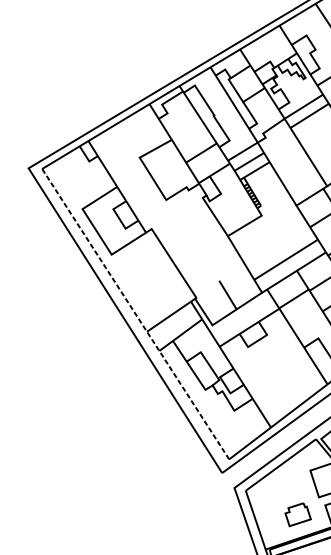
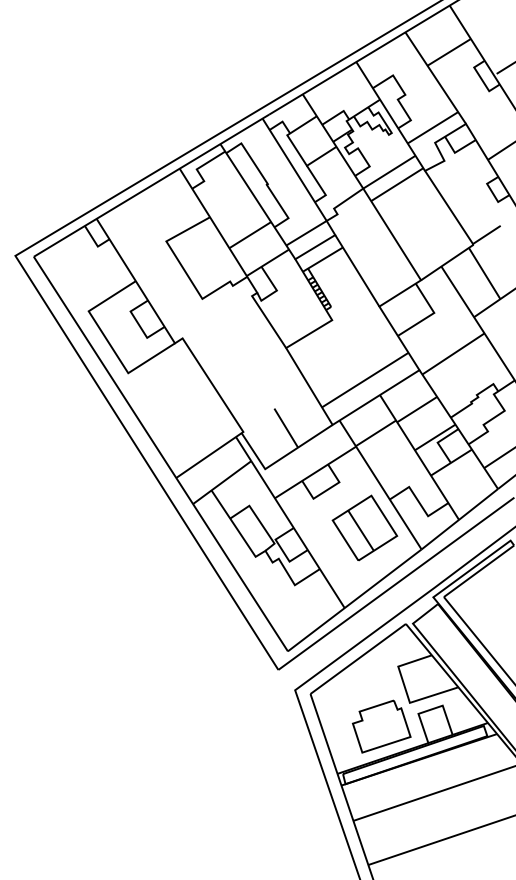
line: (135, 314) -> (160, 454), dashed -> solid
part: (285, 368) -> (364, 527), added
part: (298, 514) -> (381, 726), size x1.67

